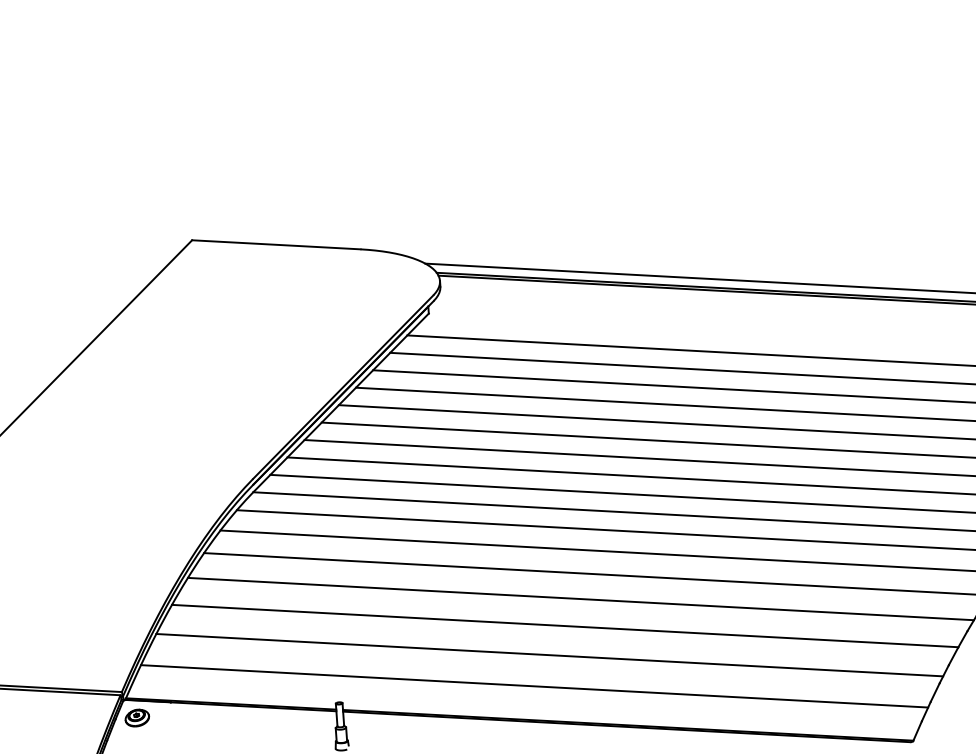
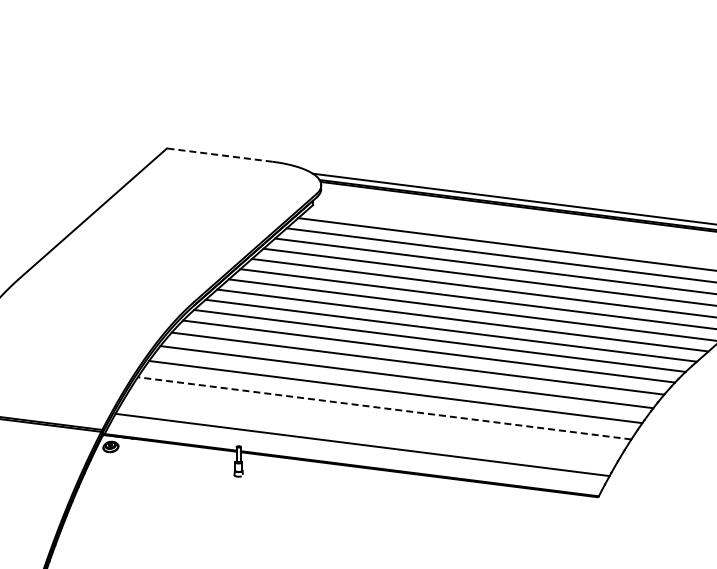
line: (275, 245) -> (219, 155), solid -> dashed
line: (565, 626) -> (384, 408), solid -> dashed
line: (549, 654) -> (373, 425), removed

